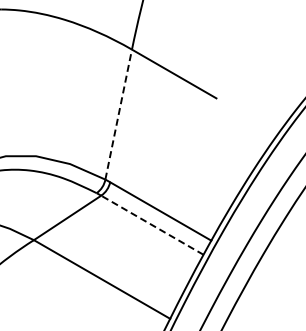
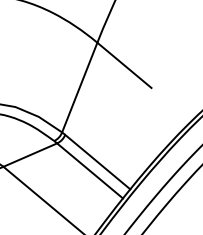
line: (118, 114) -> (79, 87), dashed -> solid
line: (151, 225) -> (89, 171), dashed -> solid

